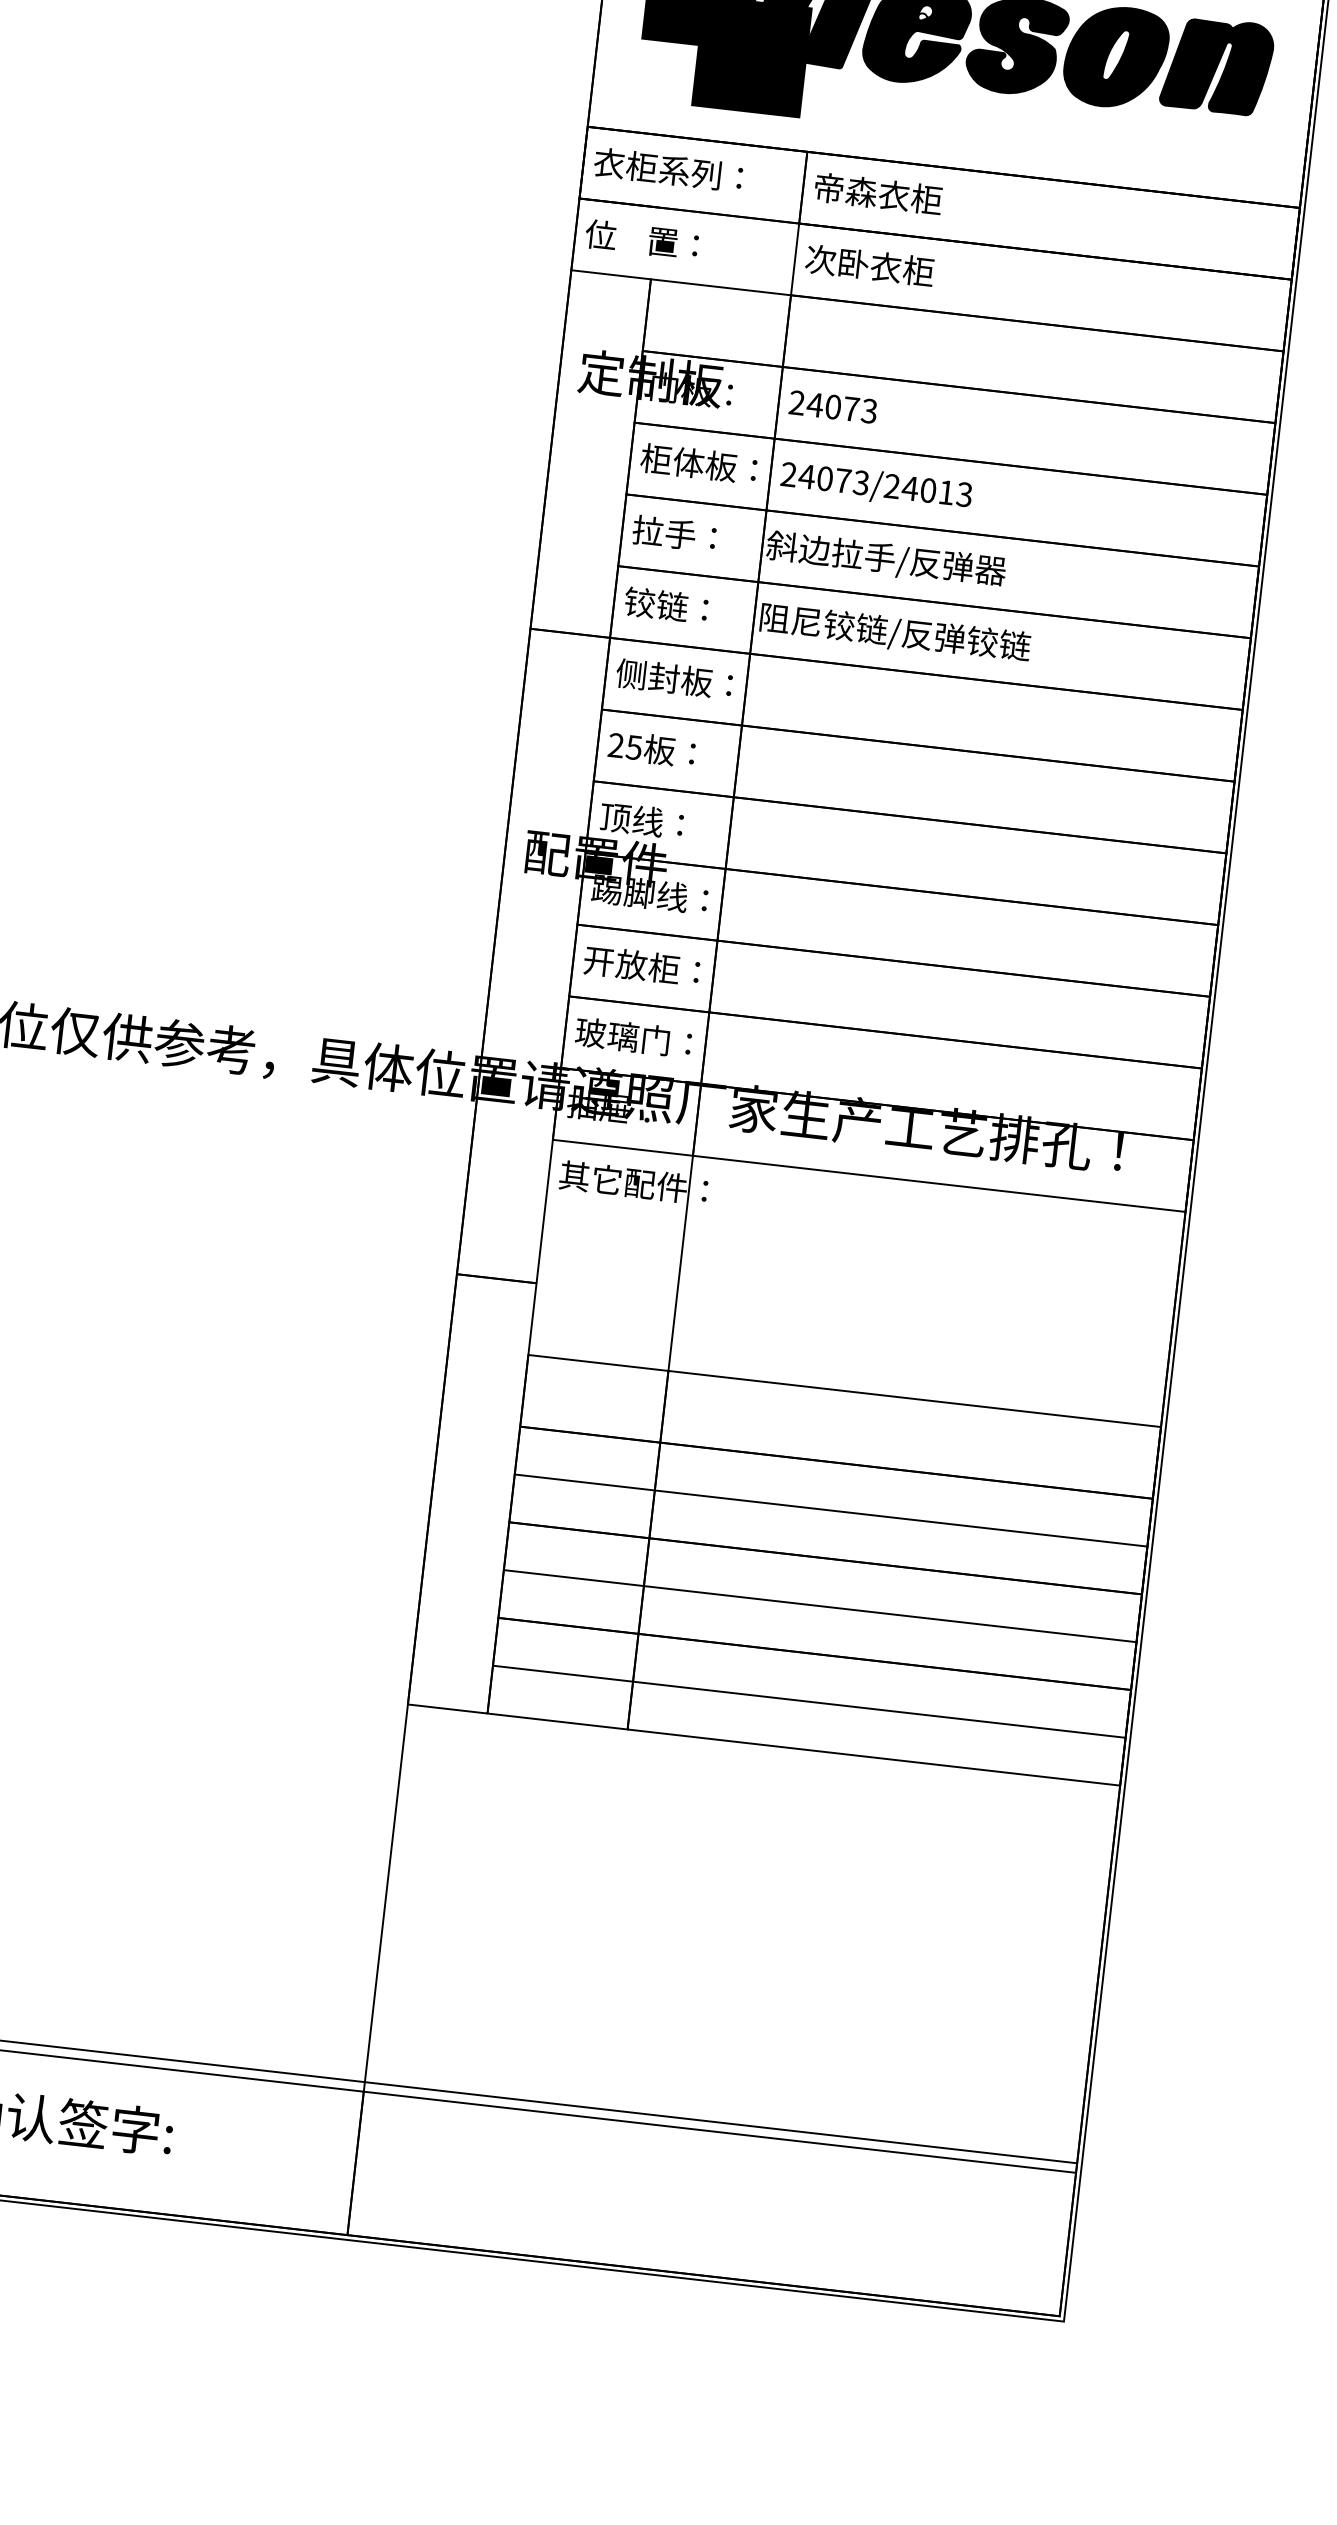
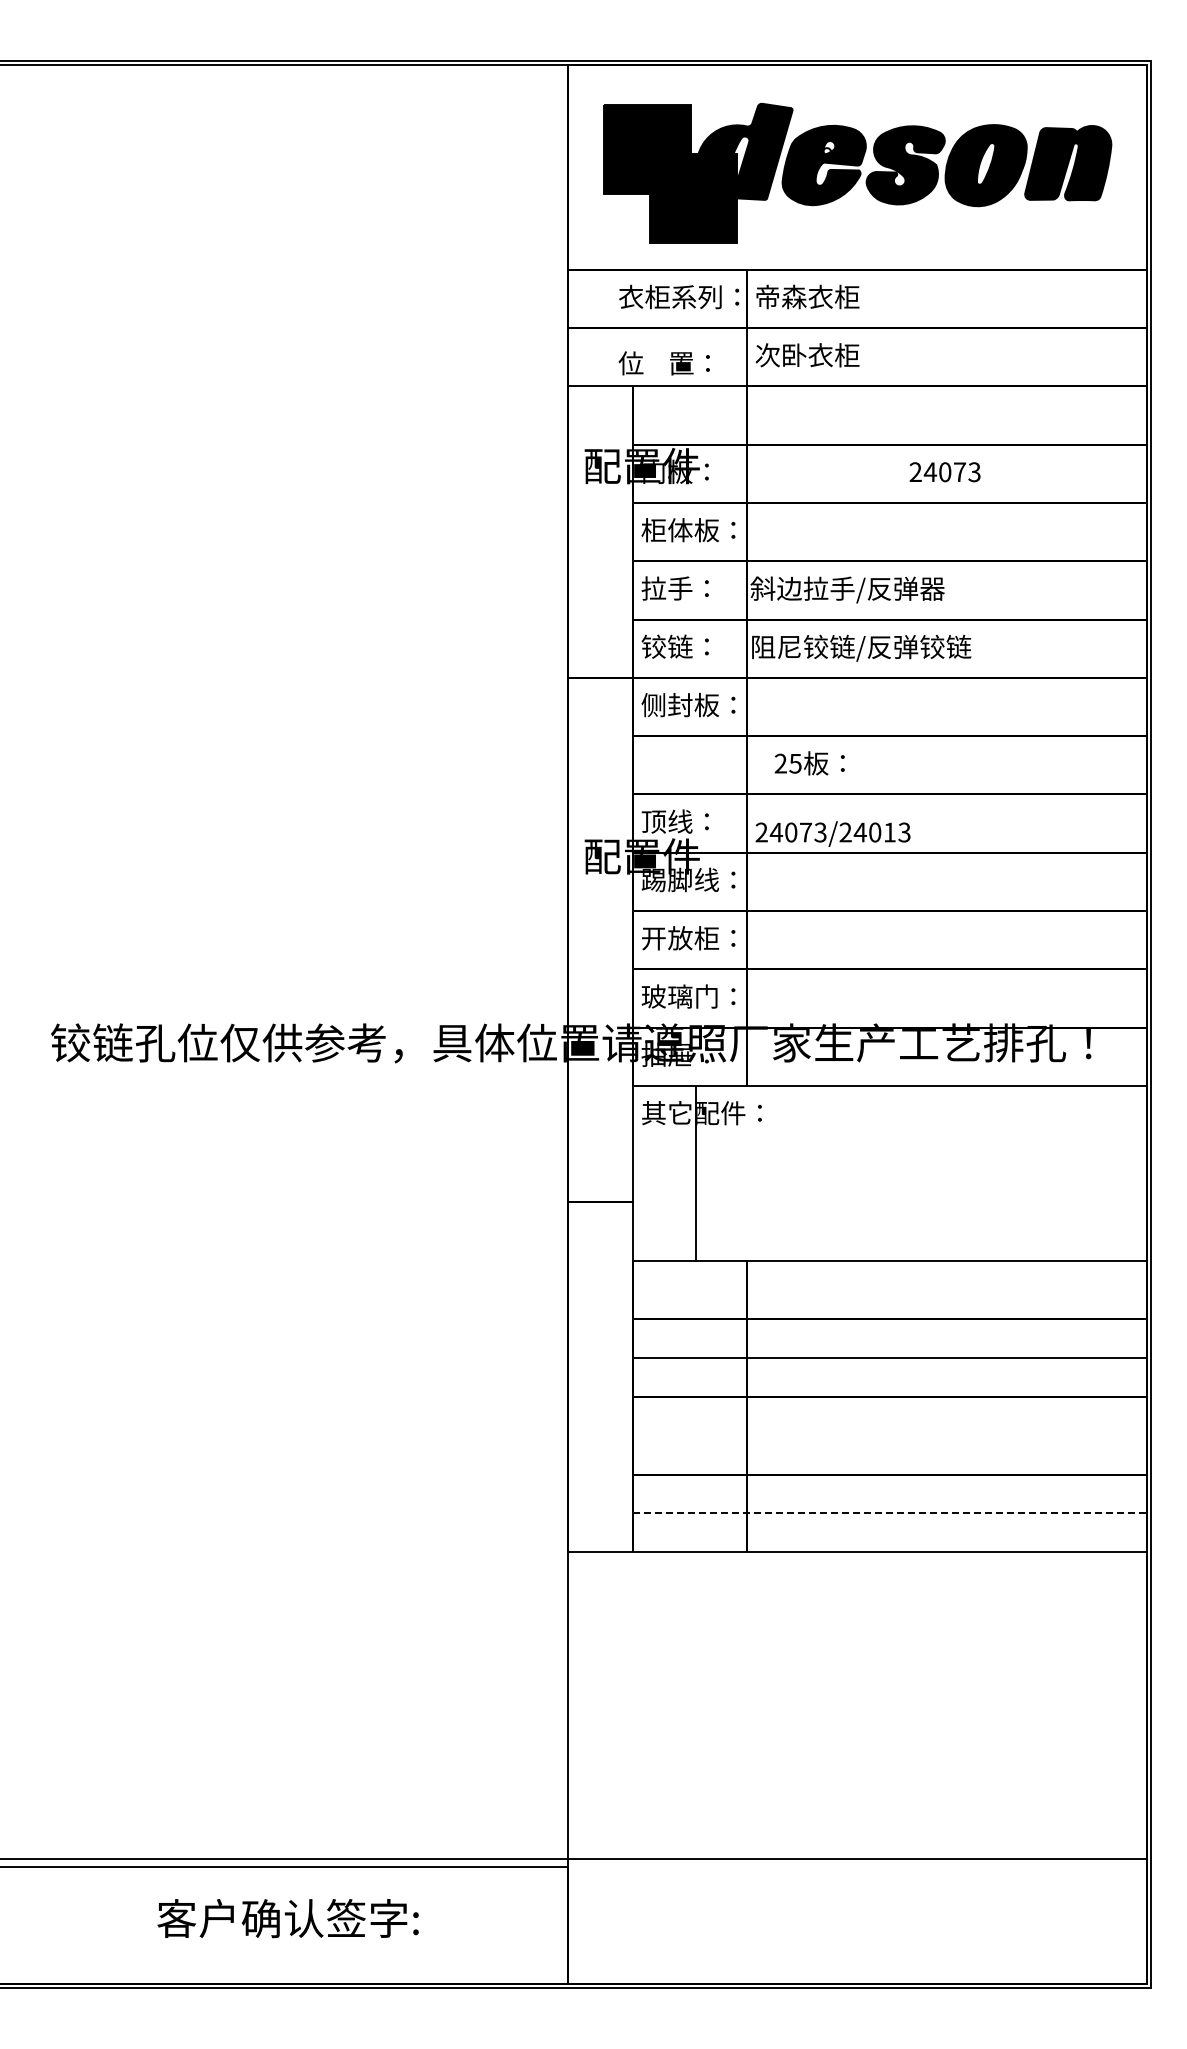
text: (668, 169) -> (679, 296), moved
text: (640, 239) -> (663, 363), moved
text: (651, 377) -> (642, 465), 定制板 -> 配置件
text: (832, 407) -> (944, 472), moved
text: (875, 485) -> (832, 833), moved
text: (651, 749) -> (809, 763), moved
line: (681, 1262) -> (696, 1172), moved
line: (820, 1605) -> (890, 1435), removed
line: (809, 1701) -> (890, 1513), solid -> dashed
line: (719, 2132) -> (857, 1867), removed

